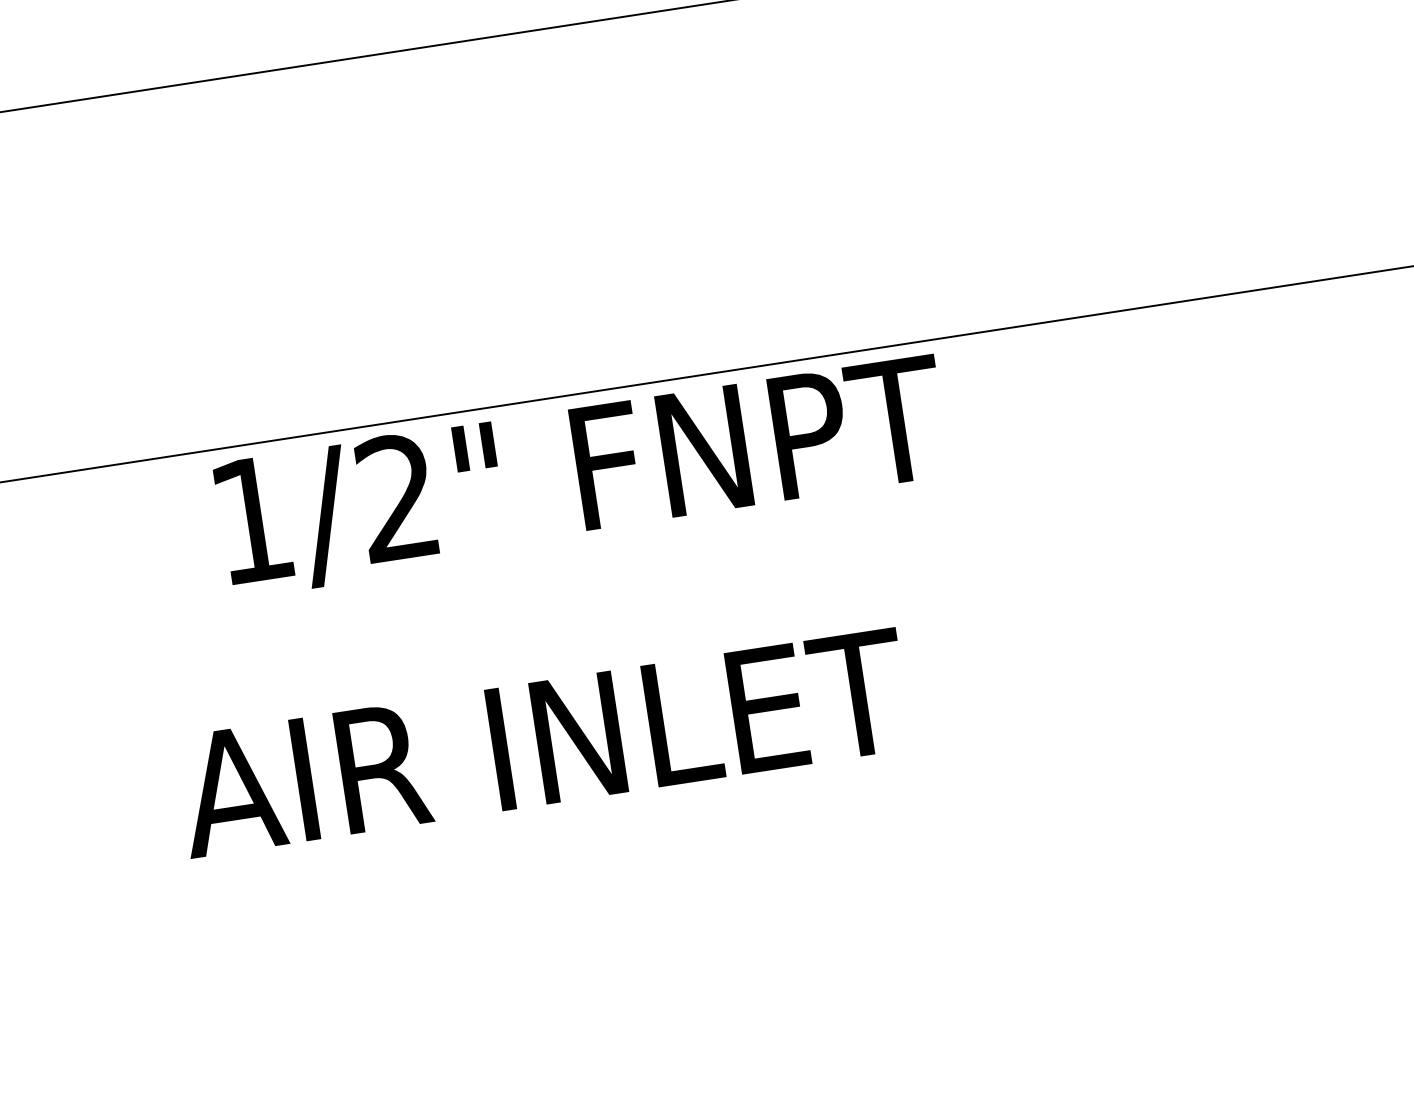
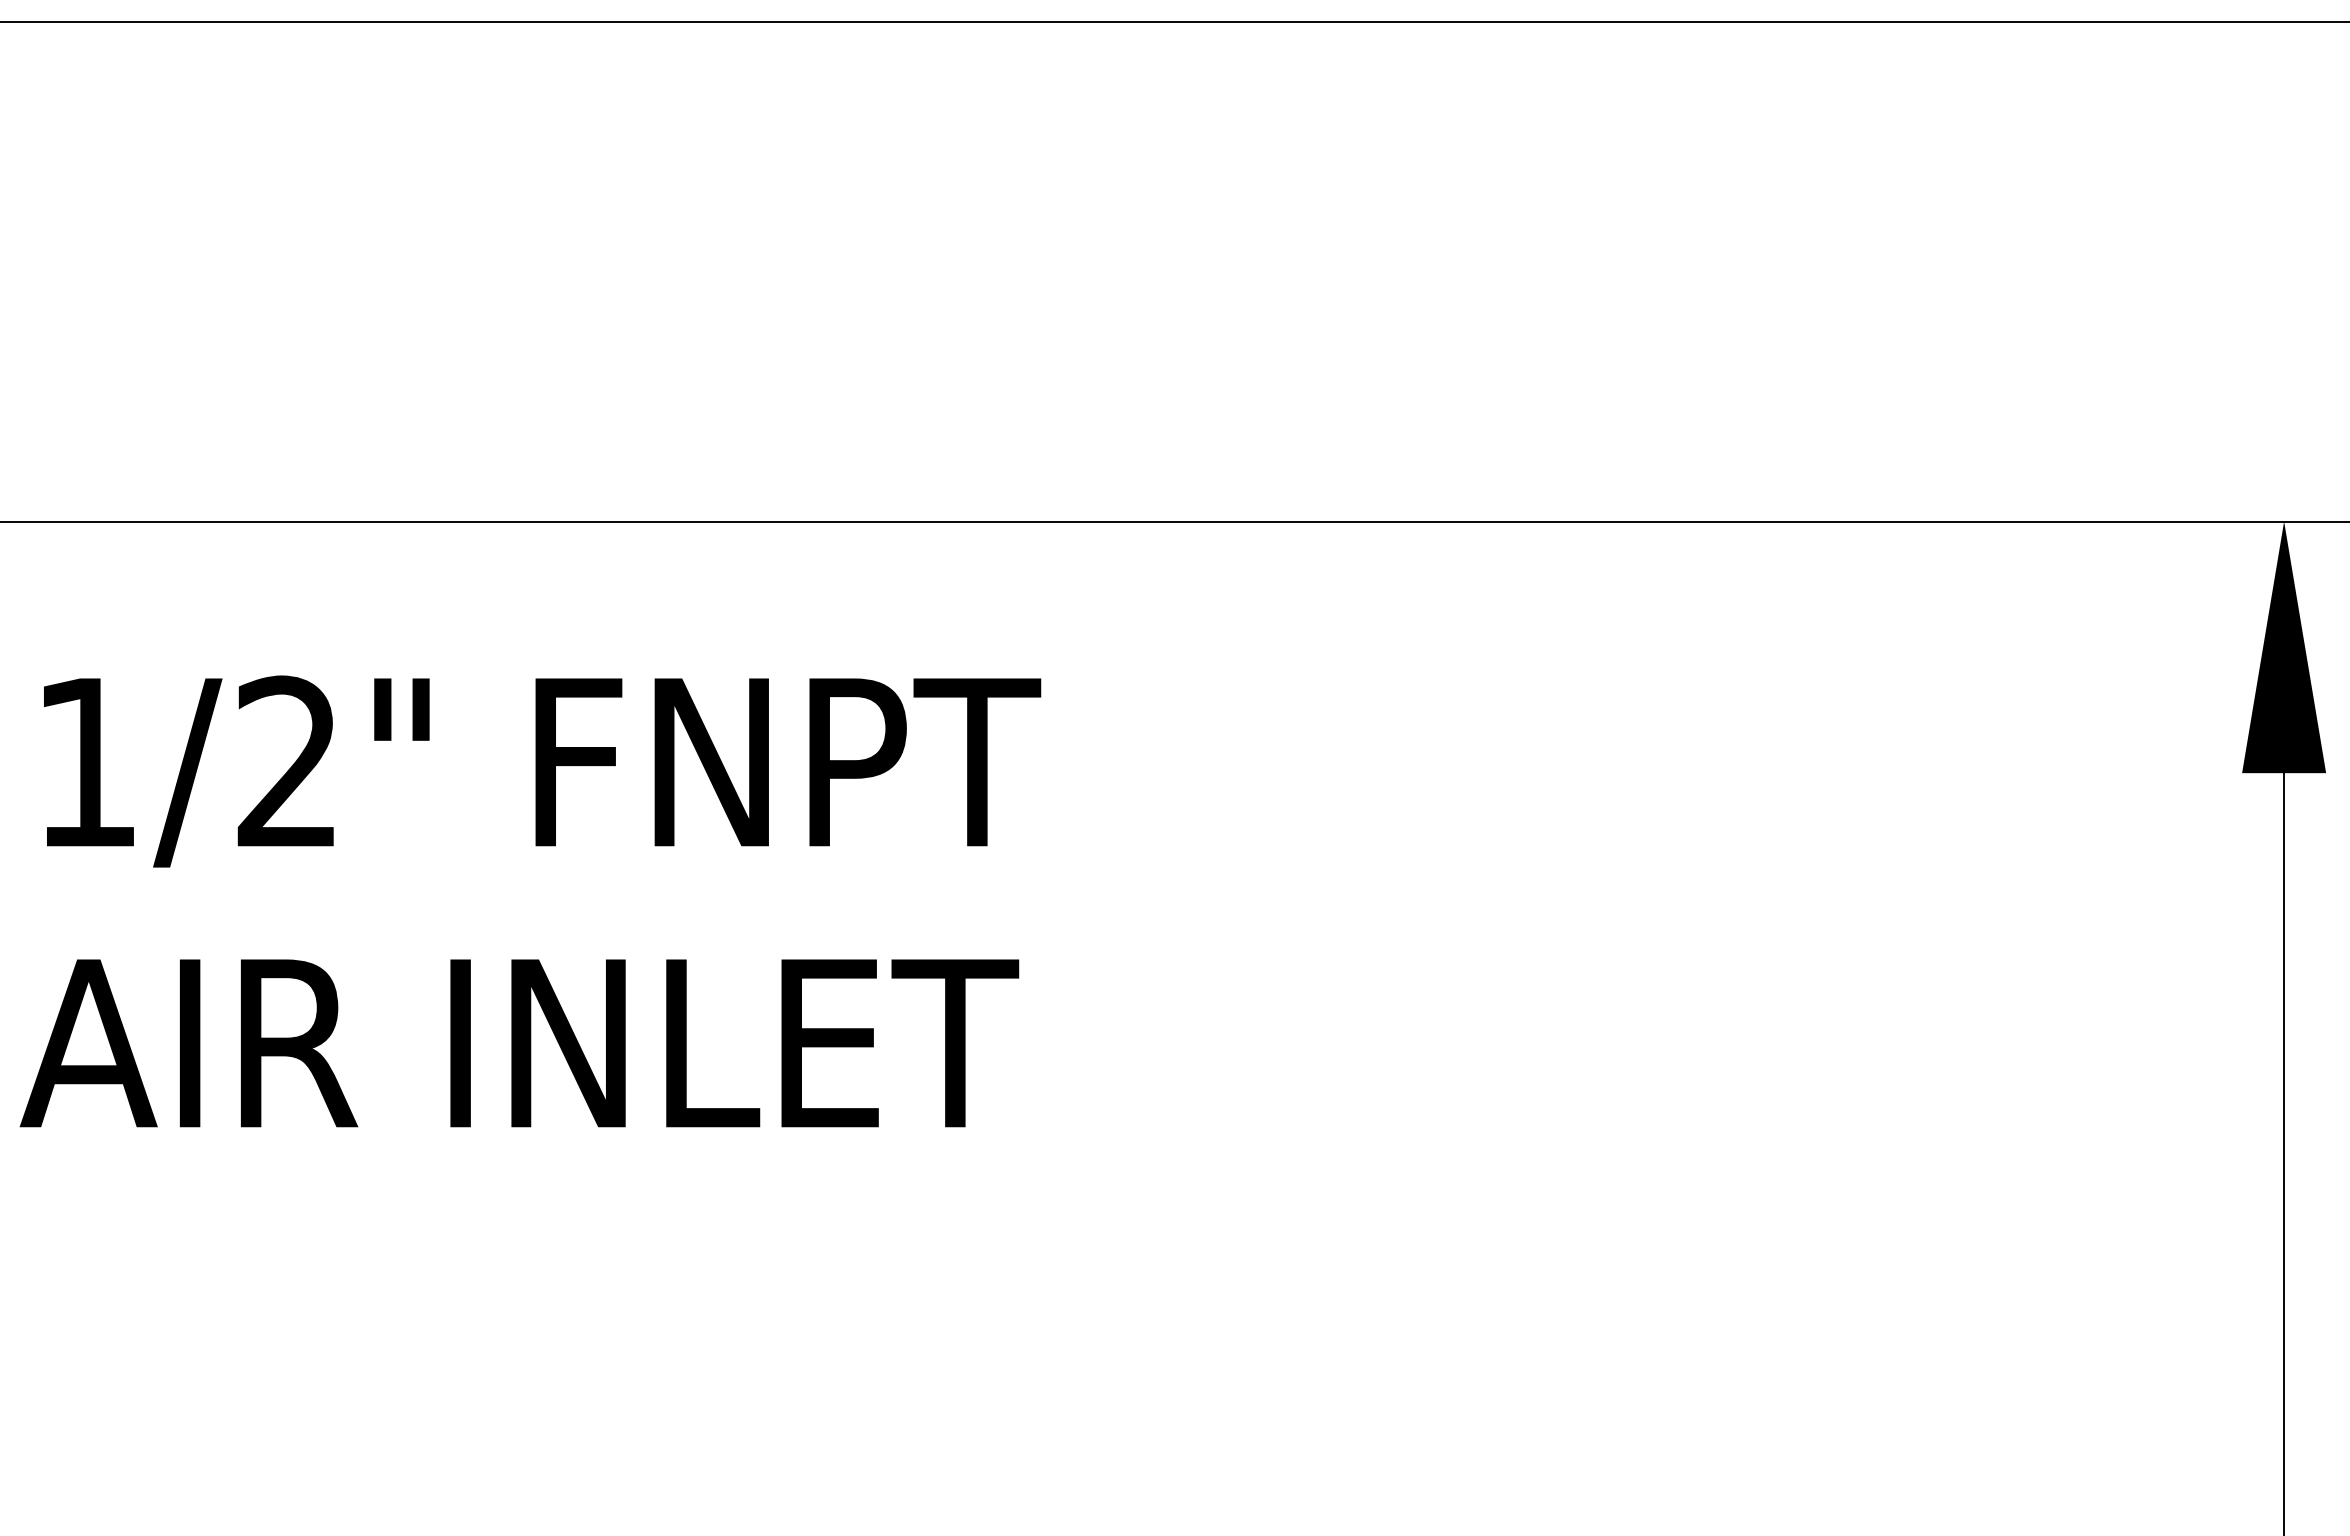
text: (583, 476) -> (542, 771), moved
text: (543, 743) -> (519, 1043), moved

